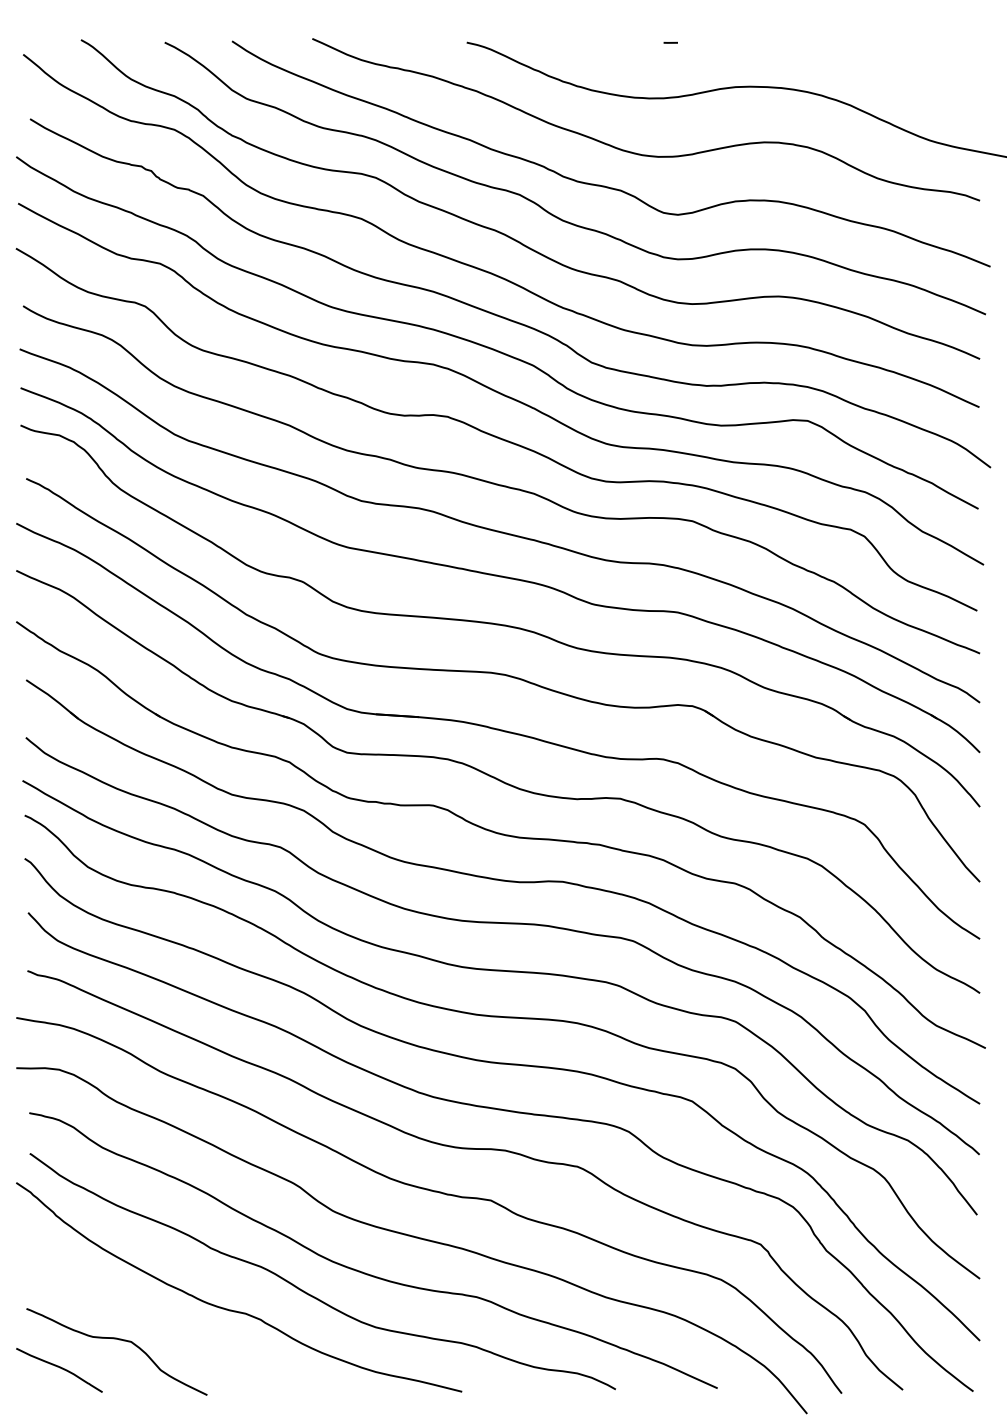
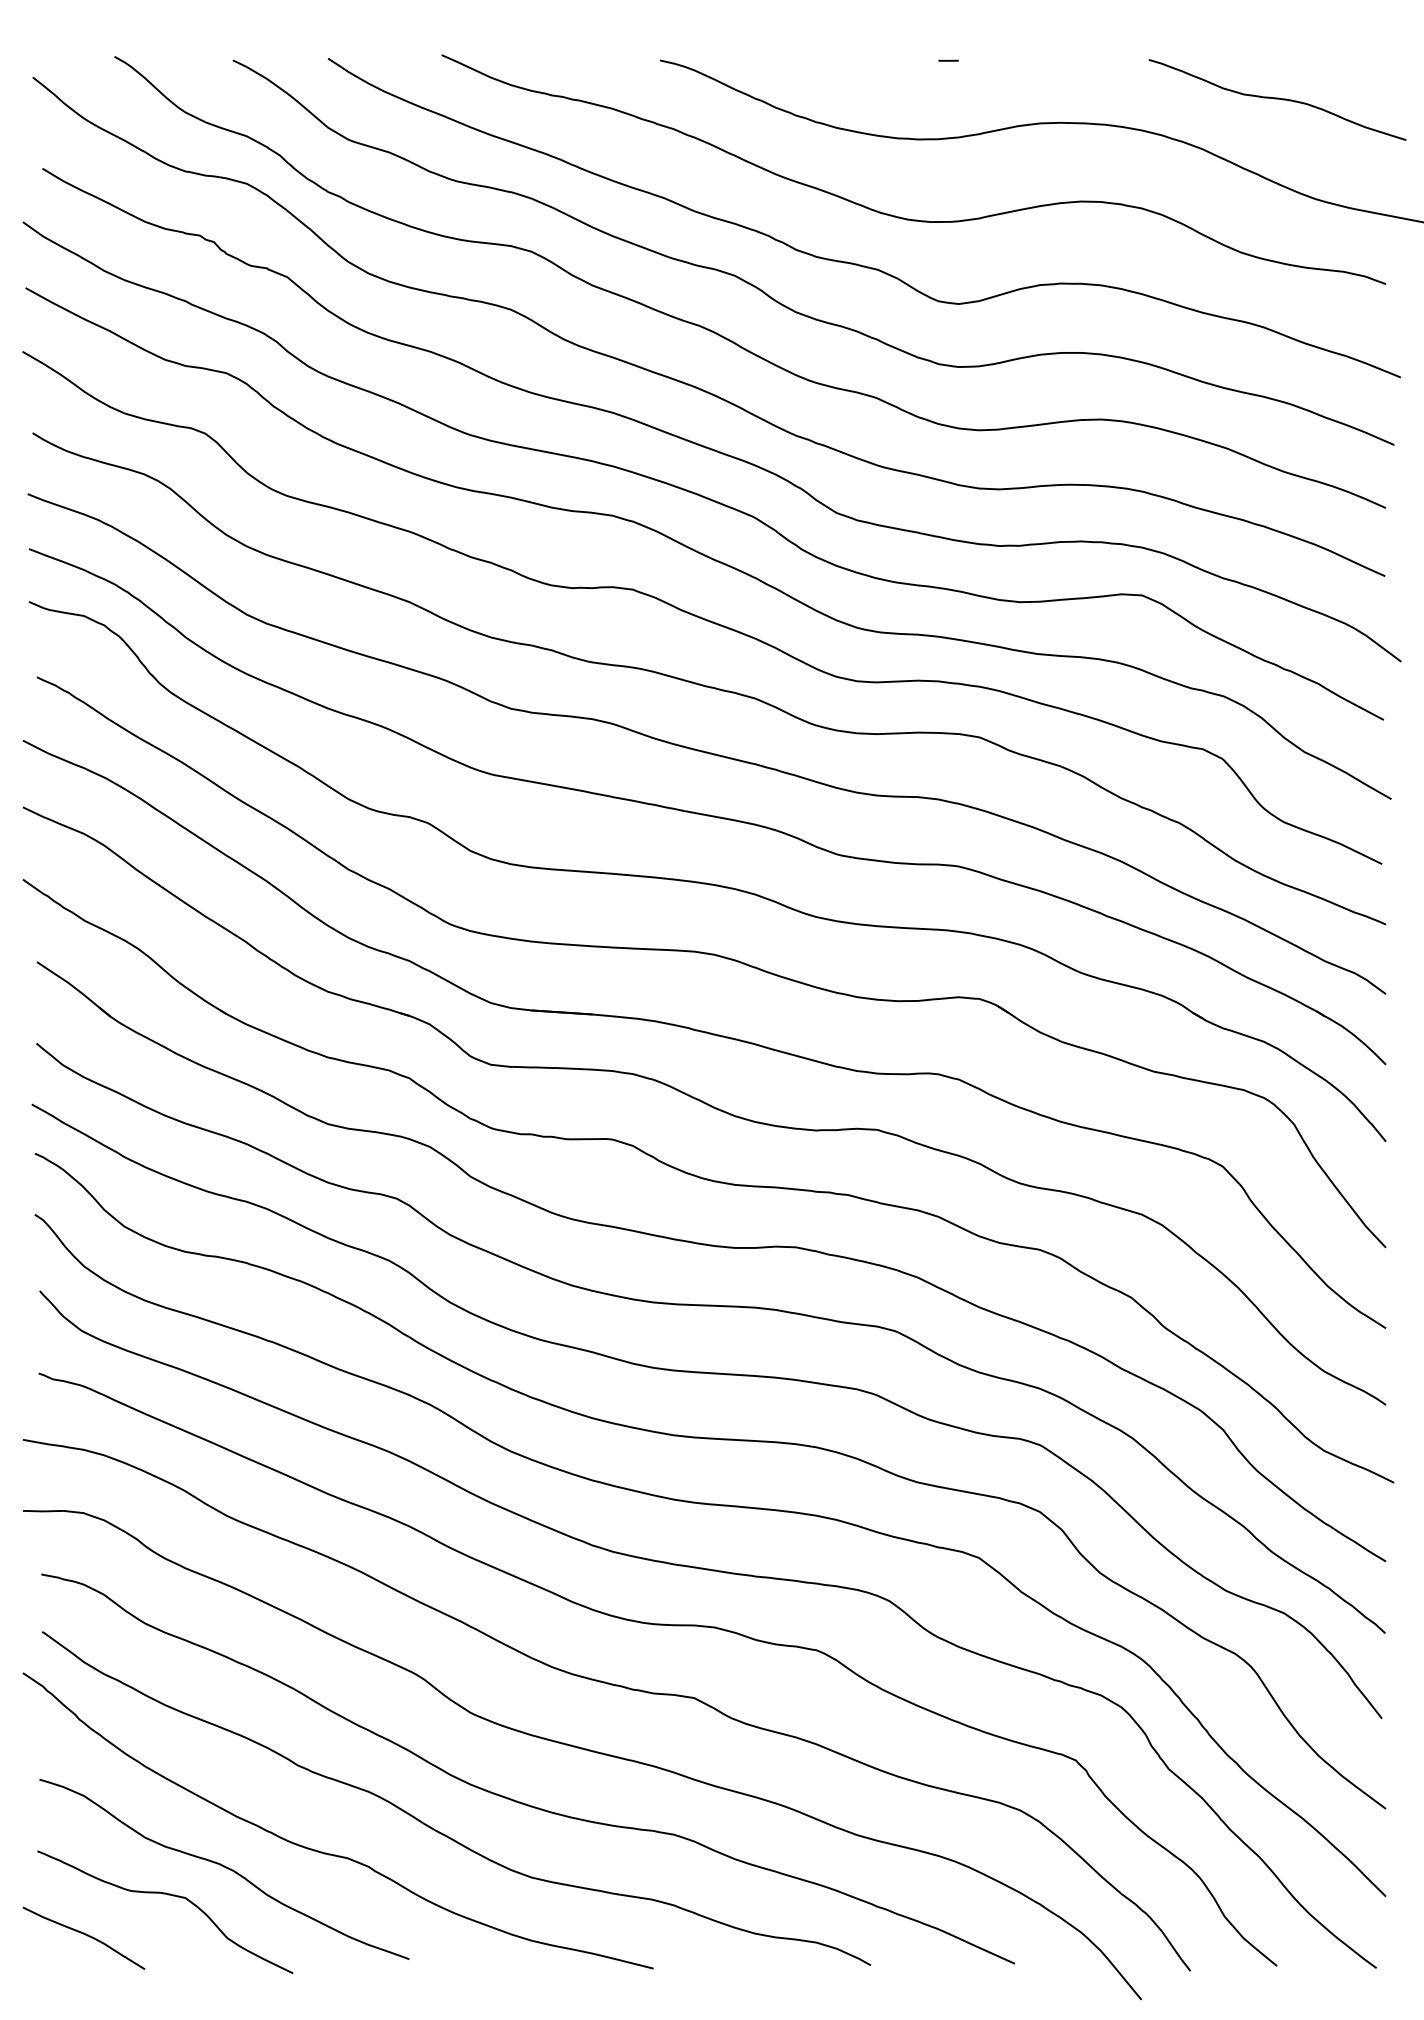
curve: (903, 70) -> (1277, 99), added
curve: (158, 1320) -> (224, 1867), added

